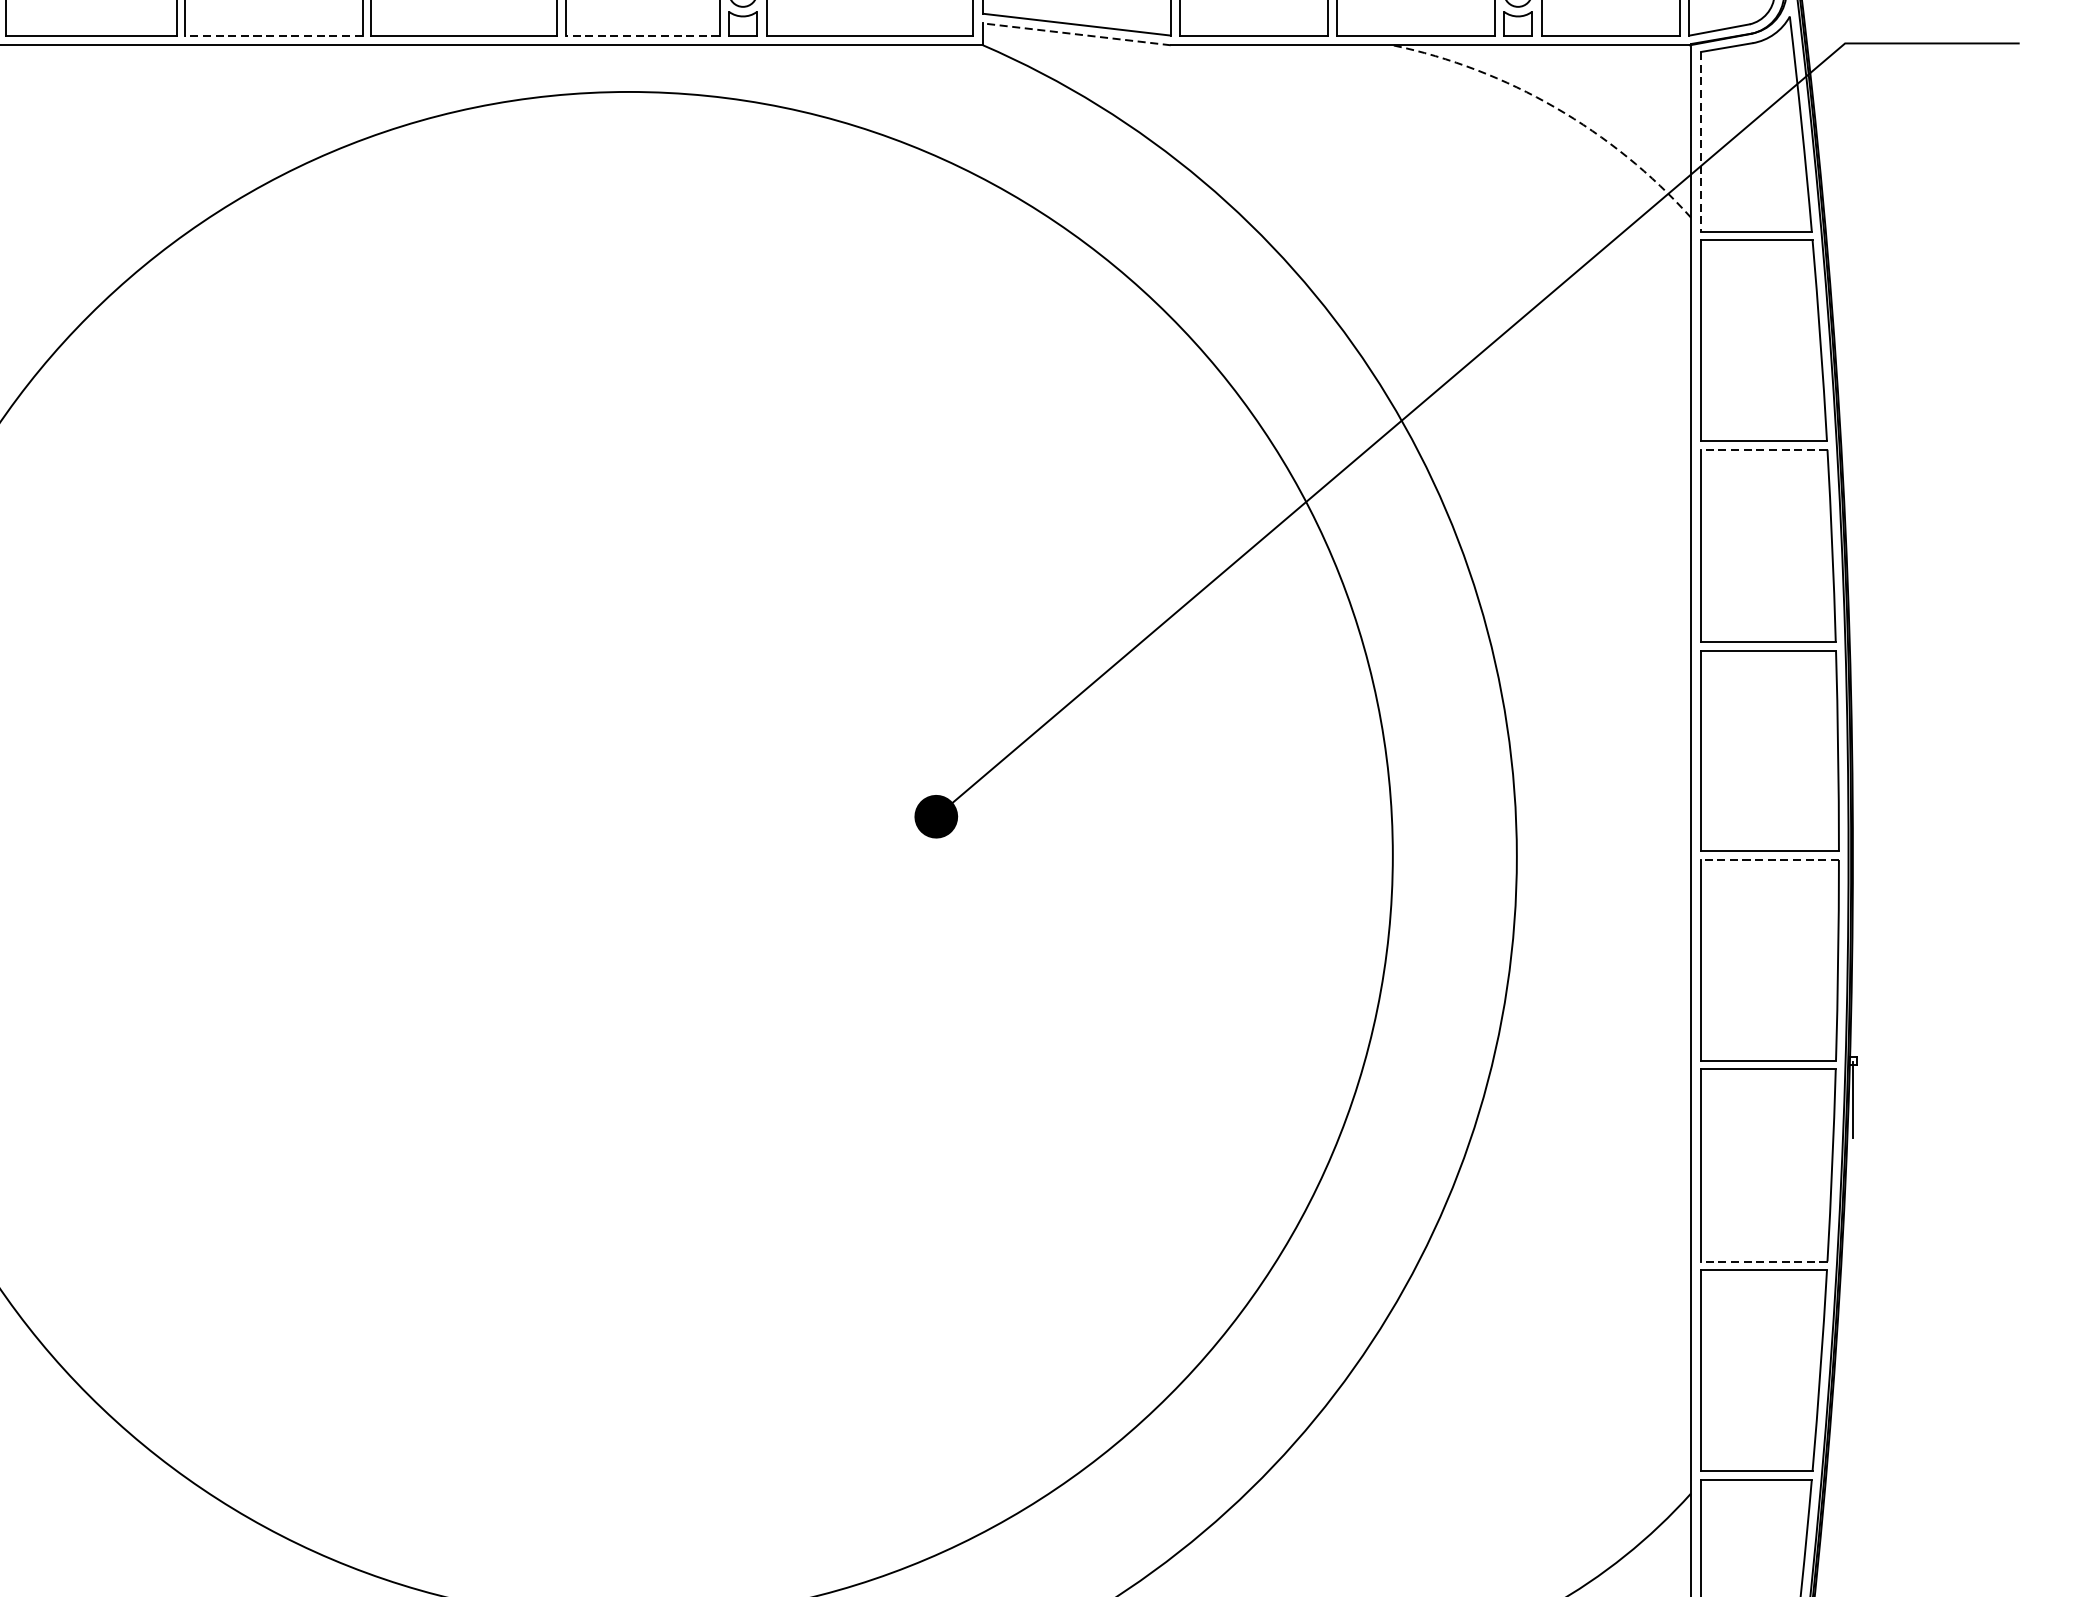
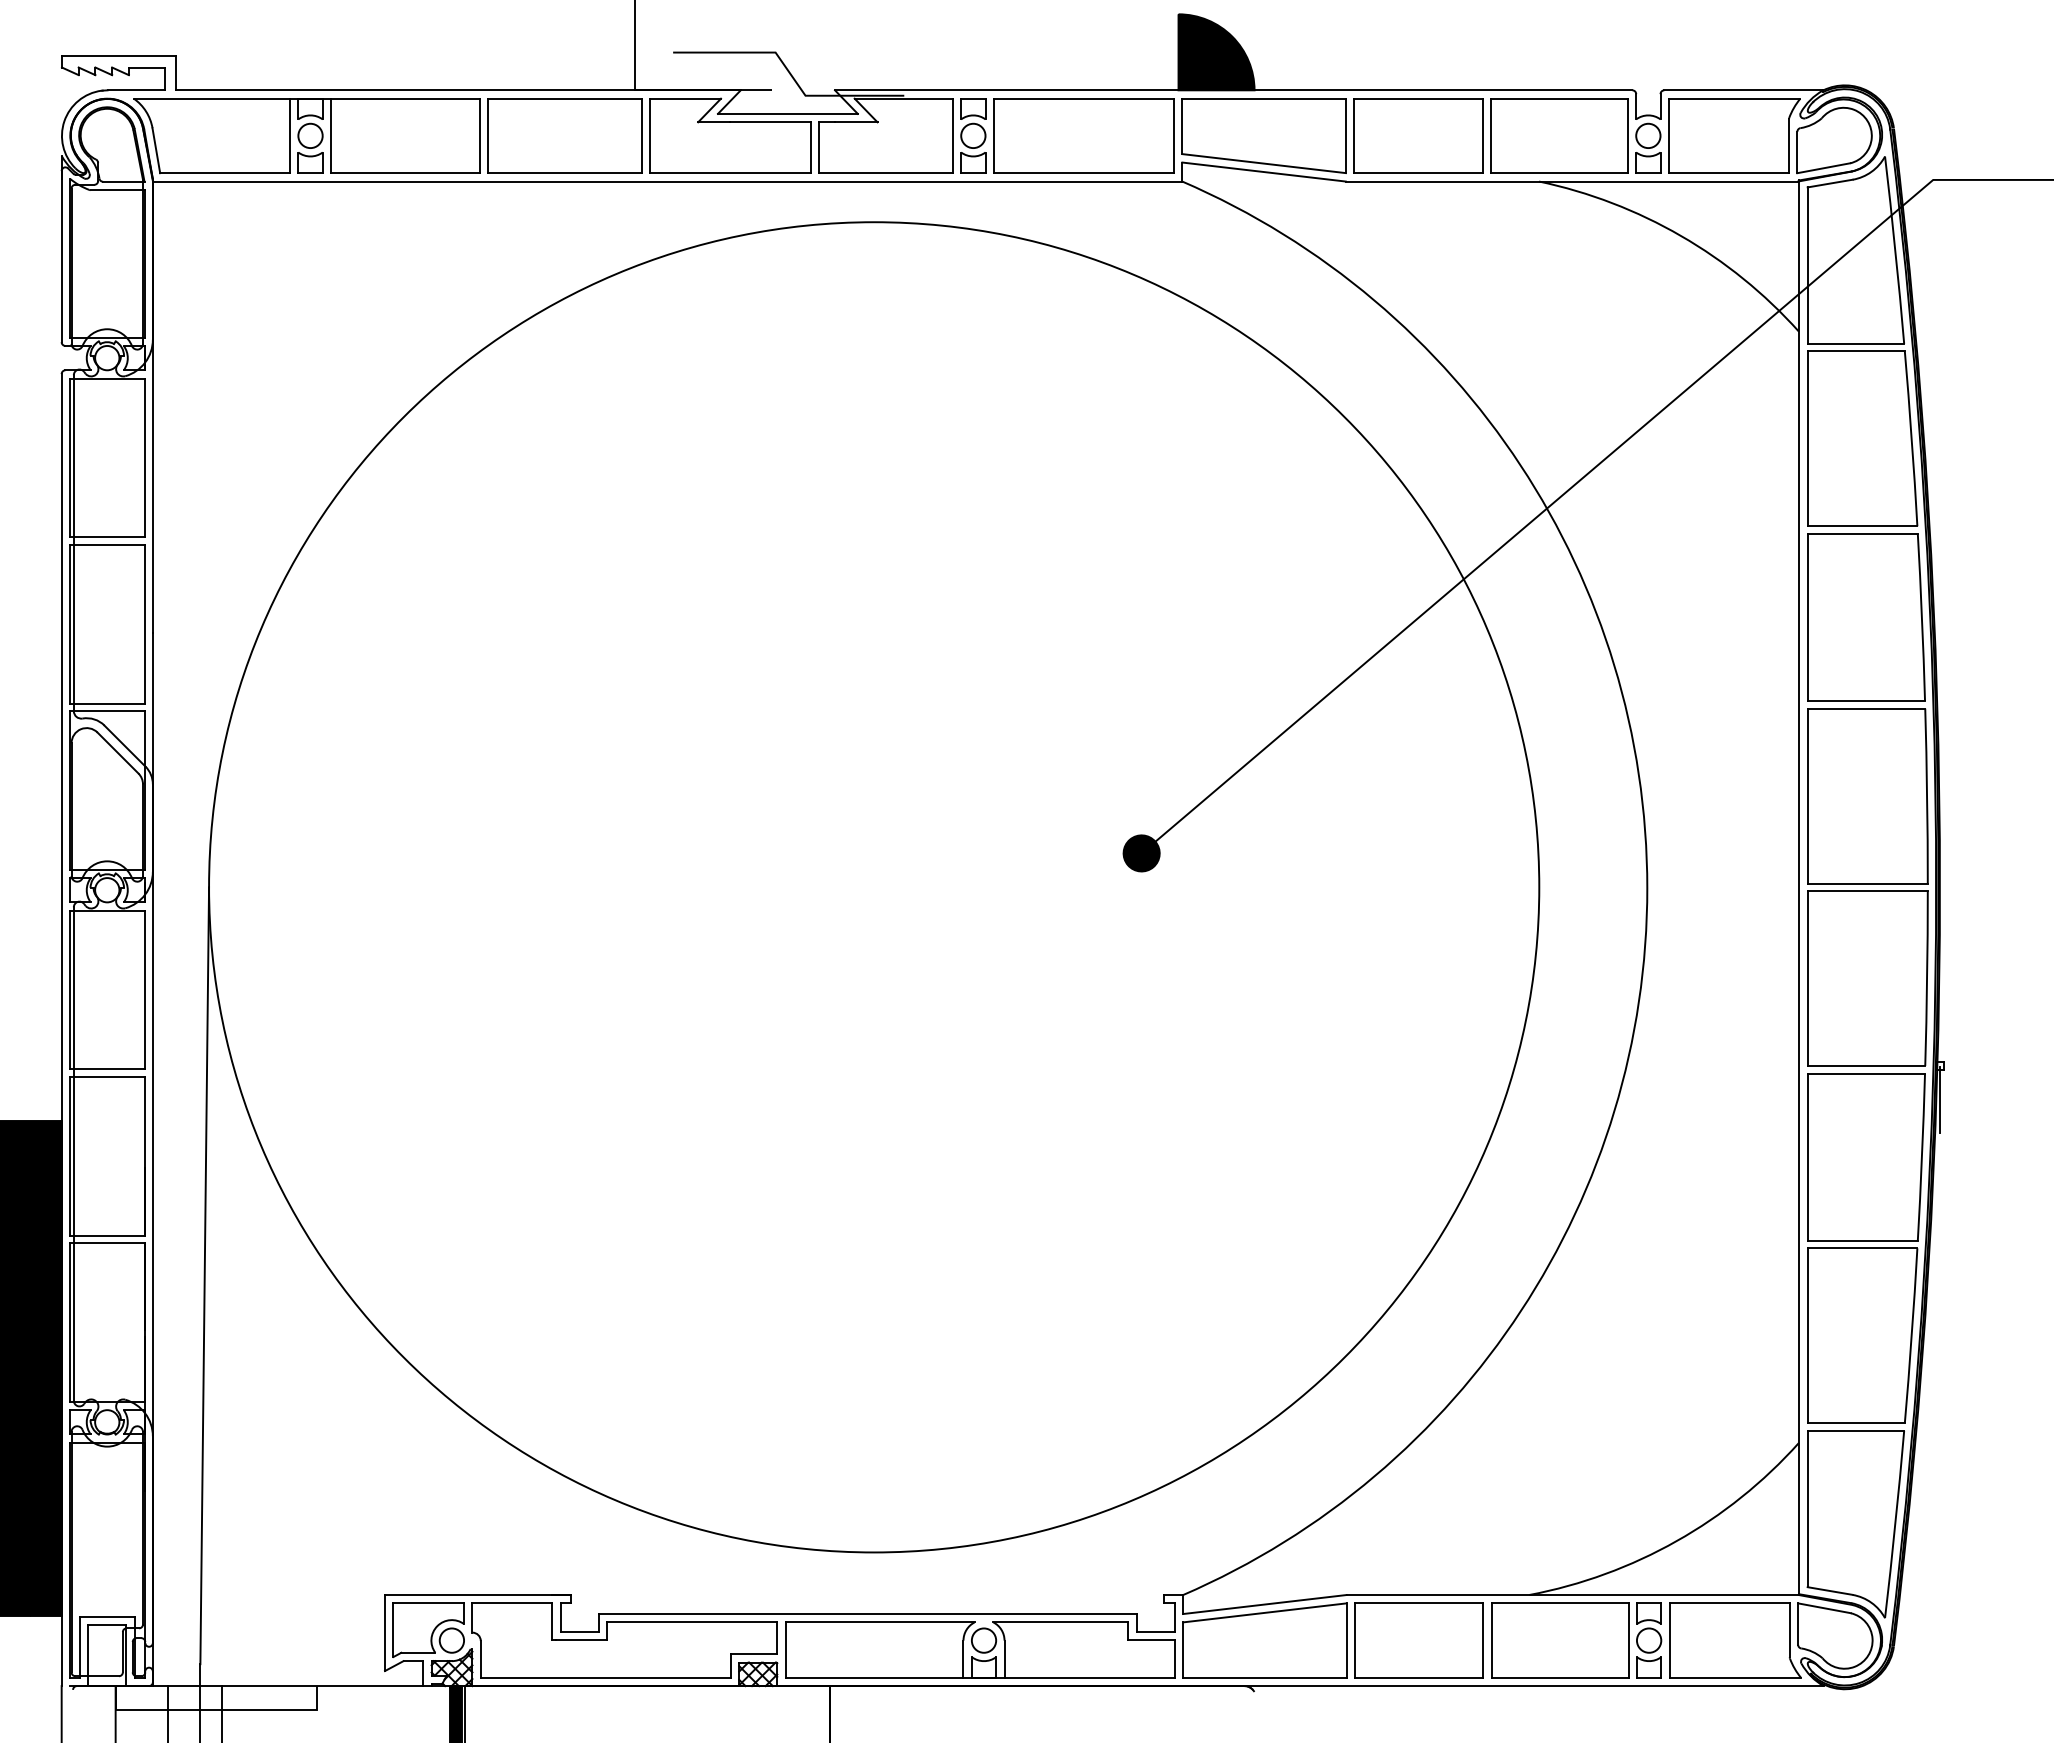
line: (1076, 34) -> (1263, 172), dashed -> solid
line: (273, 36) -> (564, 173), dashed -> solid
line: (642, 36) -> (885, 173), dashed -> solid
arc: (1554, 107) -> (1680, 235), dashed -> solid
line: (1700, 142) -> (1807, 266), dashed -> solid
line: (1763, 449) -> (1862, 533), dashed -> solid
line: (1769, 860) -> (1867, 891), dashed -> solid
line: (1763, 1261) -> (1862, 1240), dashed -> solid

